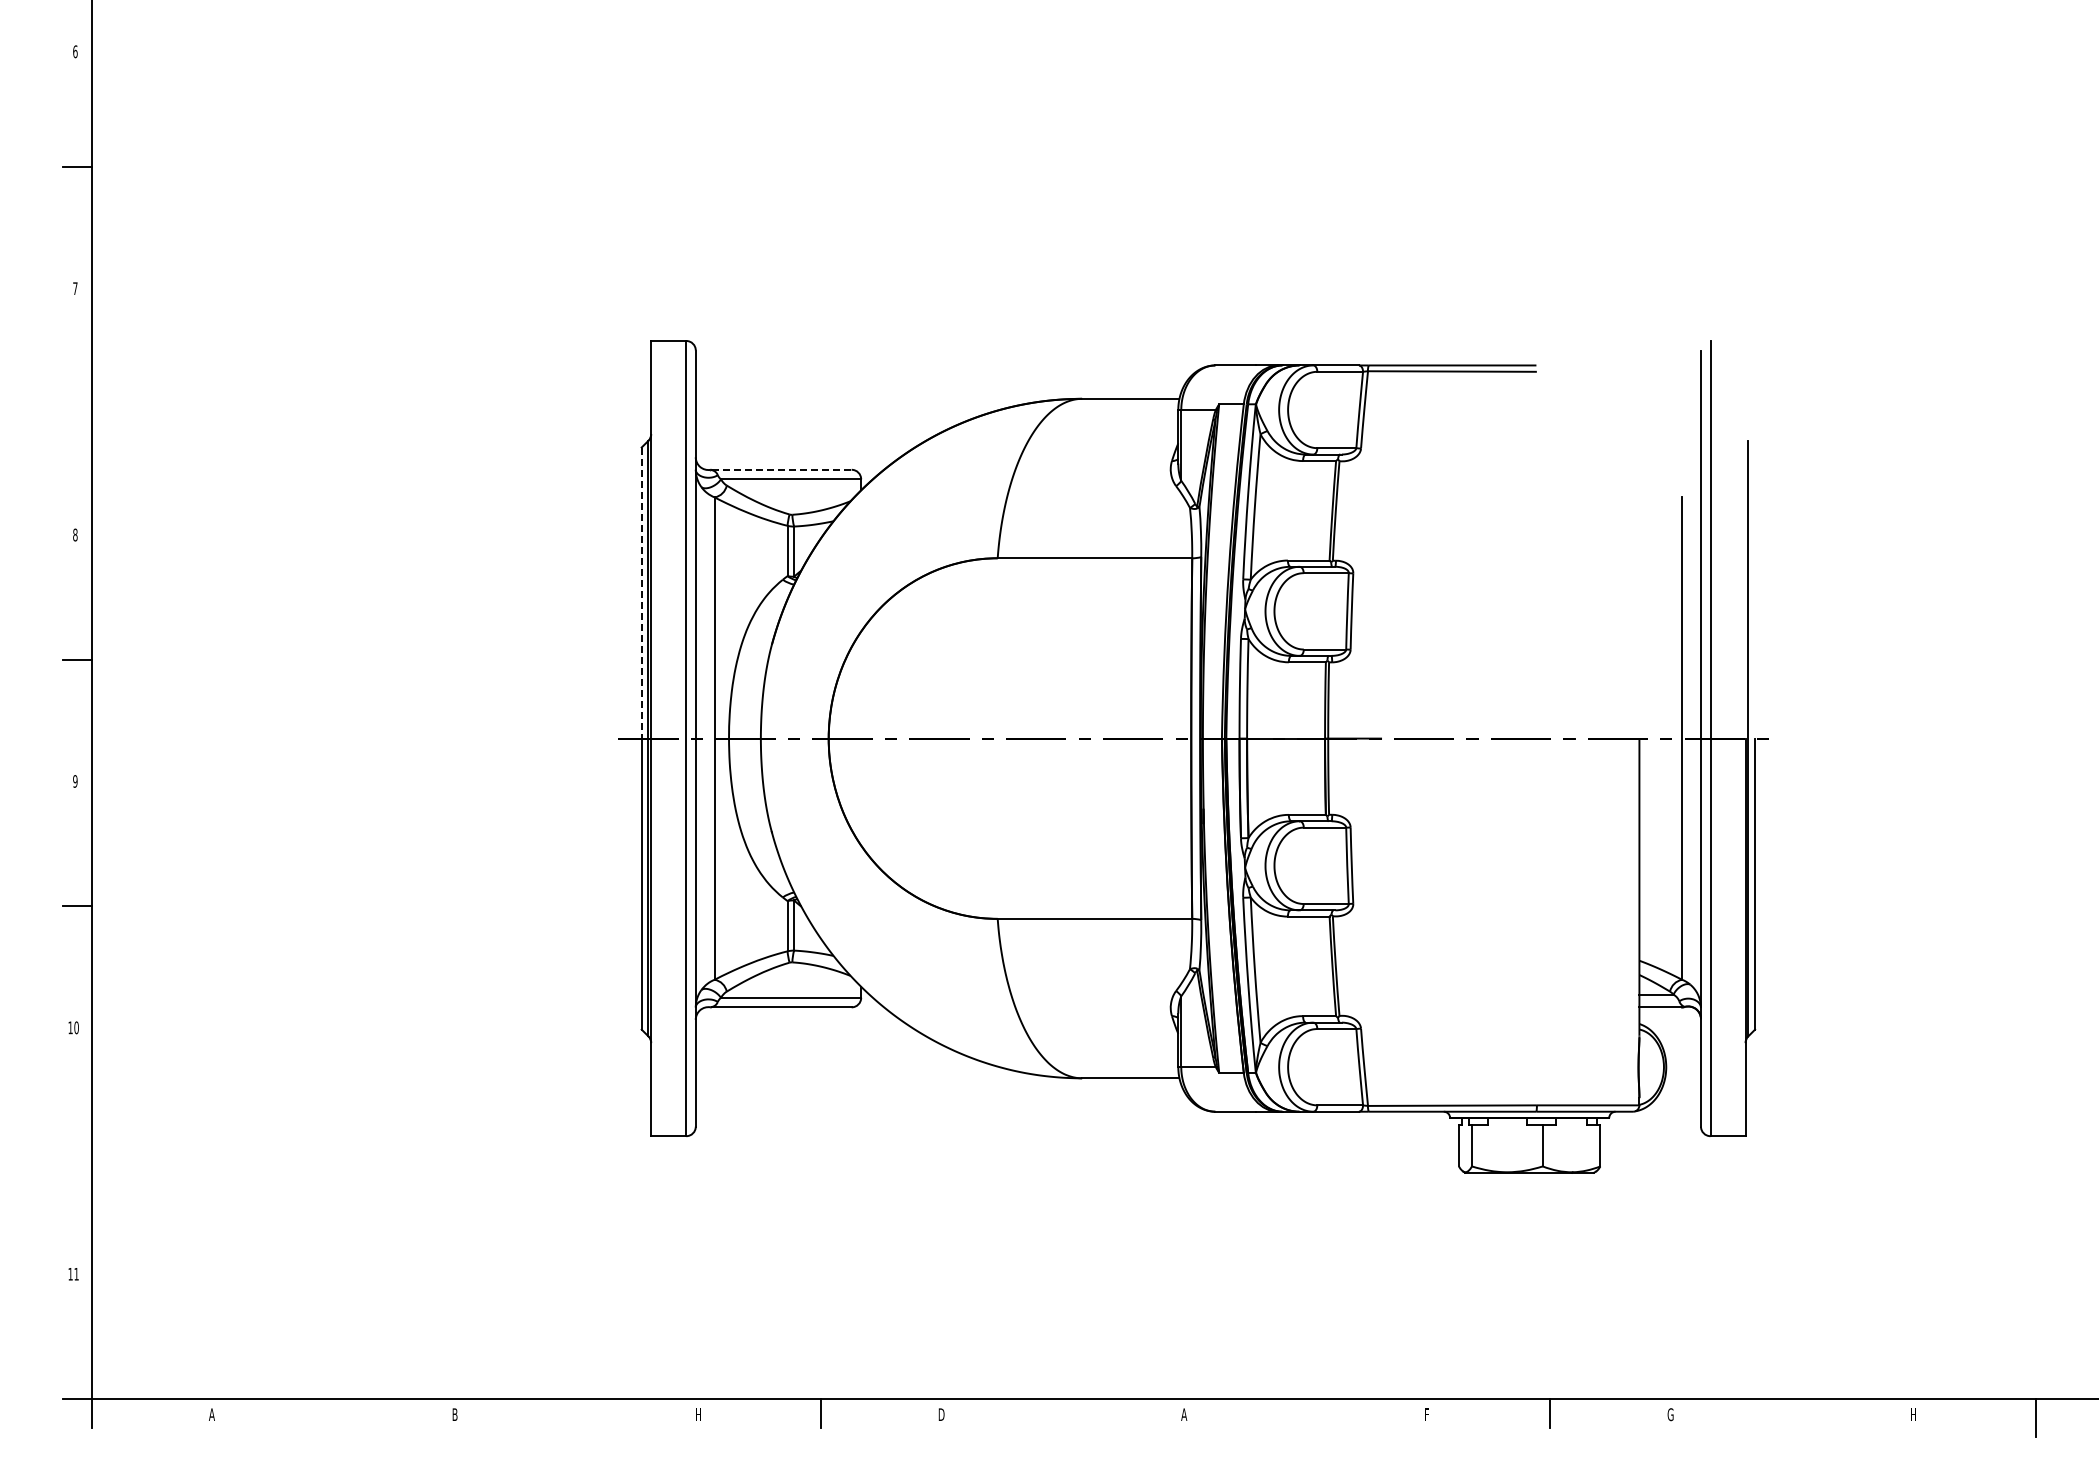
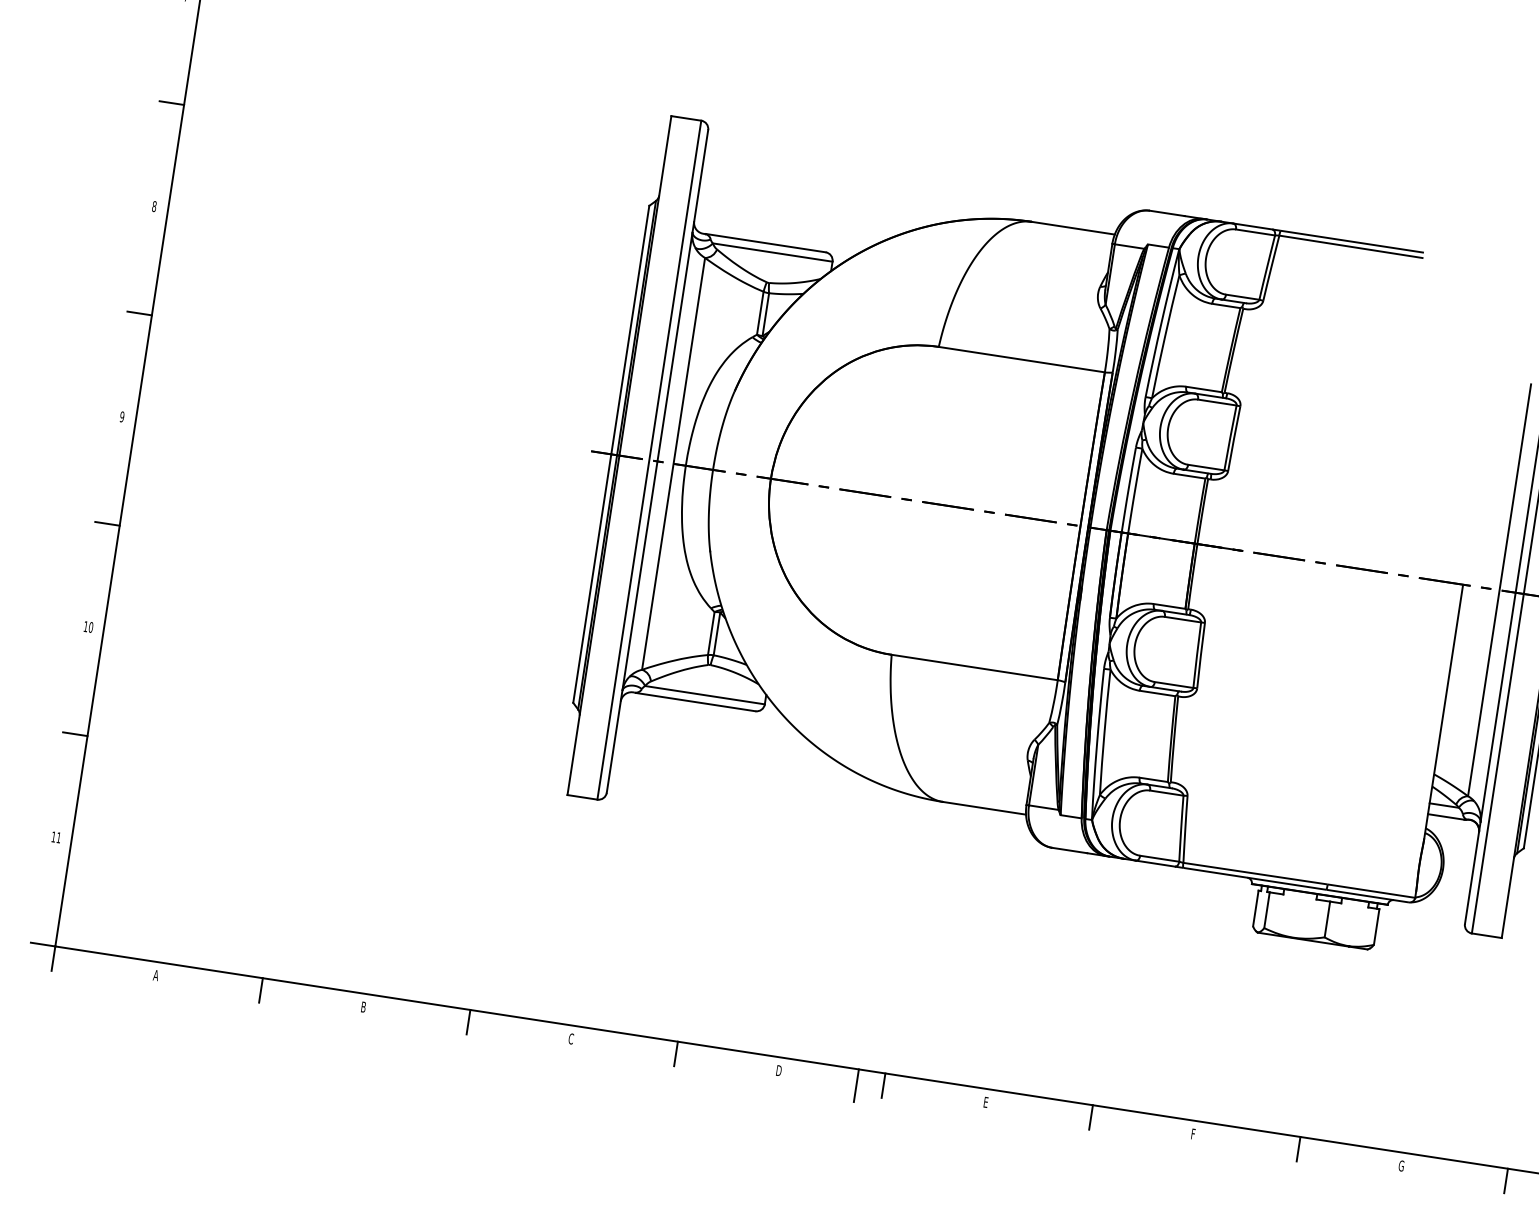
line: (76, 413) -> (171, 102), added
line: (781, 469) -> (765, 242), dashed -> solid
line: (641, 593) -> (630, 330), dashed -> solid
line: (76, 1152) -> (74, 733), added
line: (334, 1413) -> (260, 990), added
line: (577, 1413) -> (468, 1022), added
line: (1063, 1413) -> (883, 1085), added
line: (1306, 1413) -> (1090, 1117), added
line: (1793, 1413) -> (1506, 1181), added
text: (697, 1414) -> (570, 1038), H -> C
text: (1184, 1414) -> (986, 1102), A -> E
line: (1032, 1418) -> (856, 1085), added

